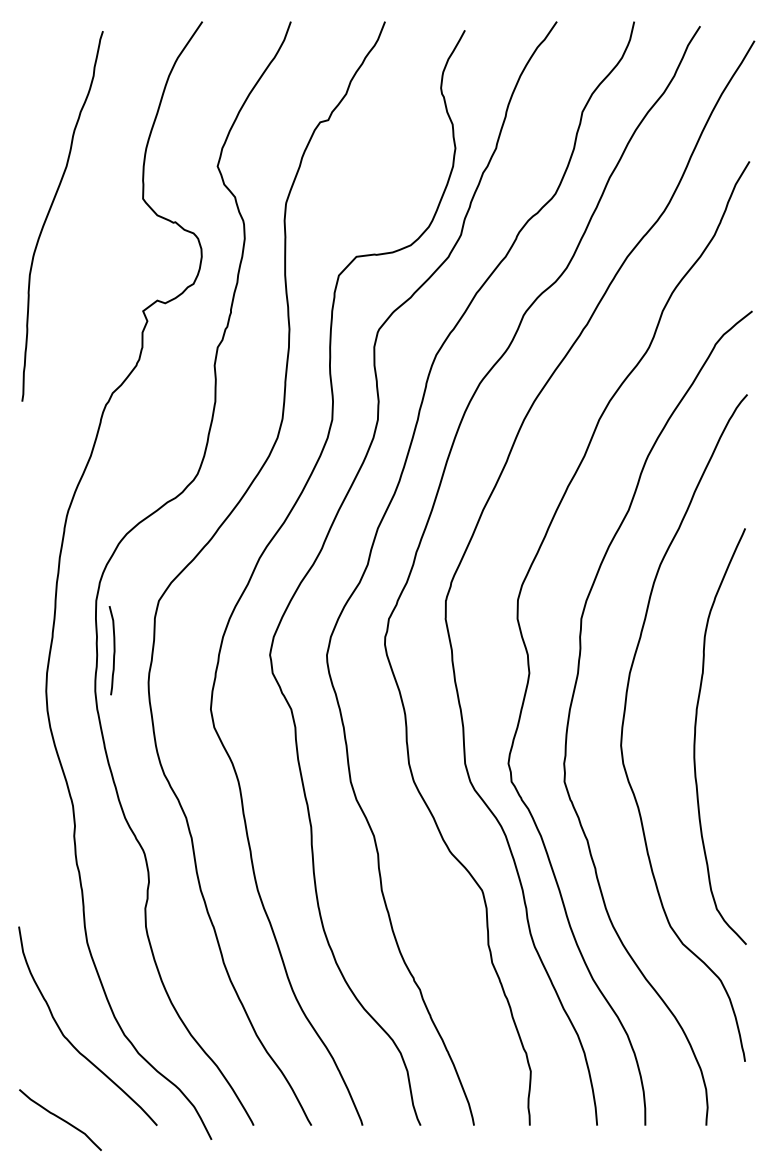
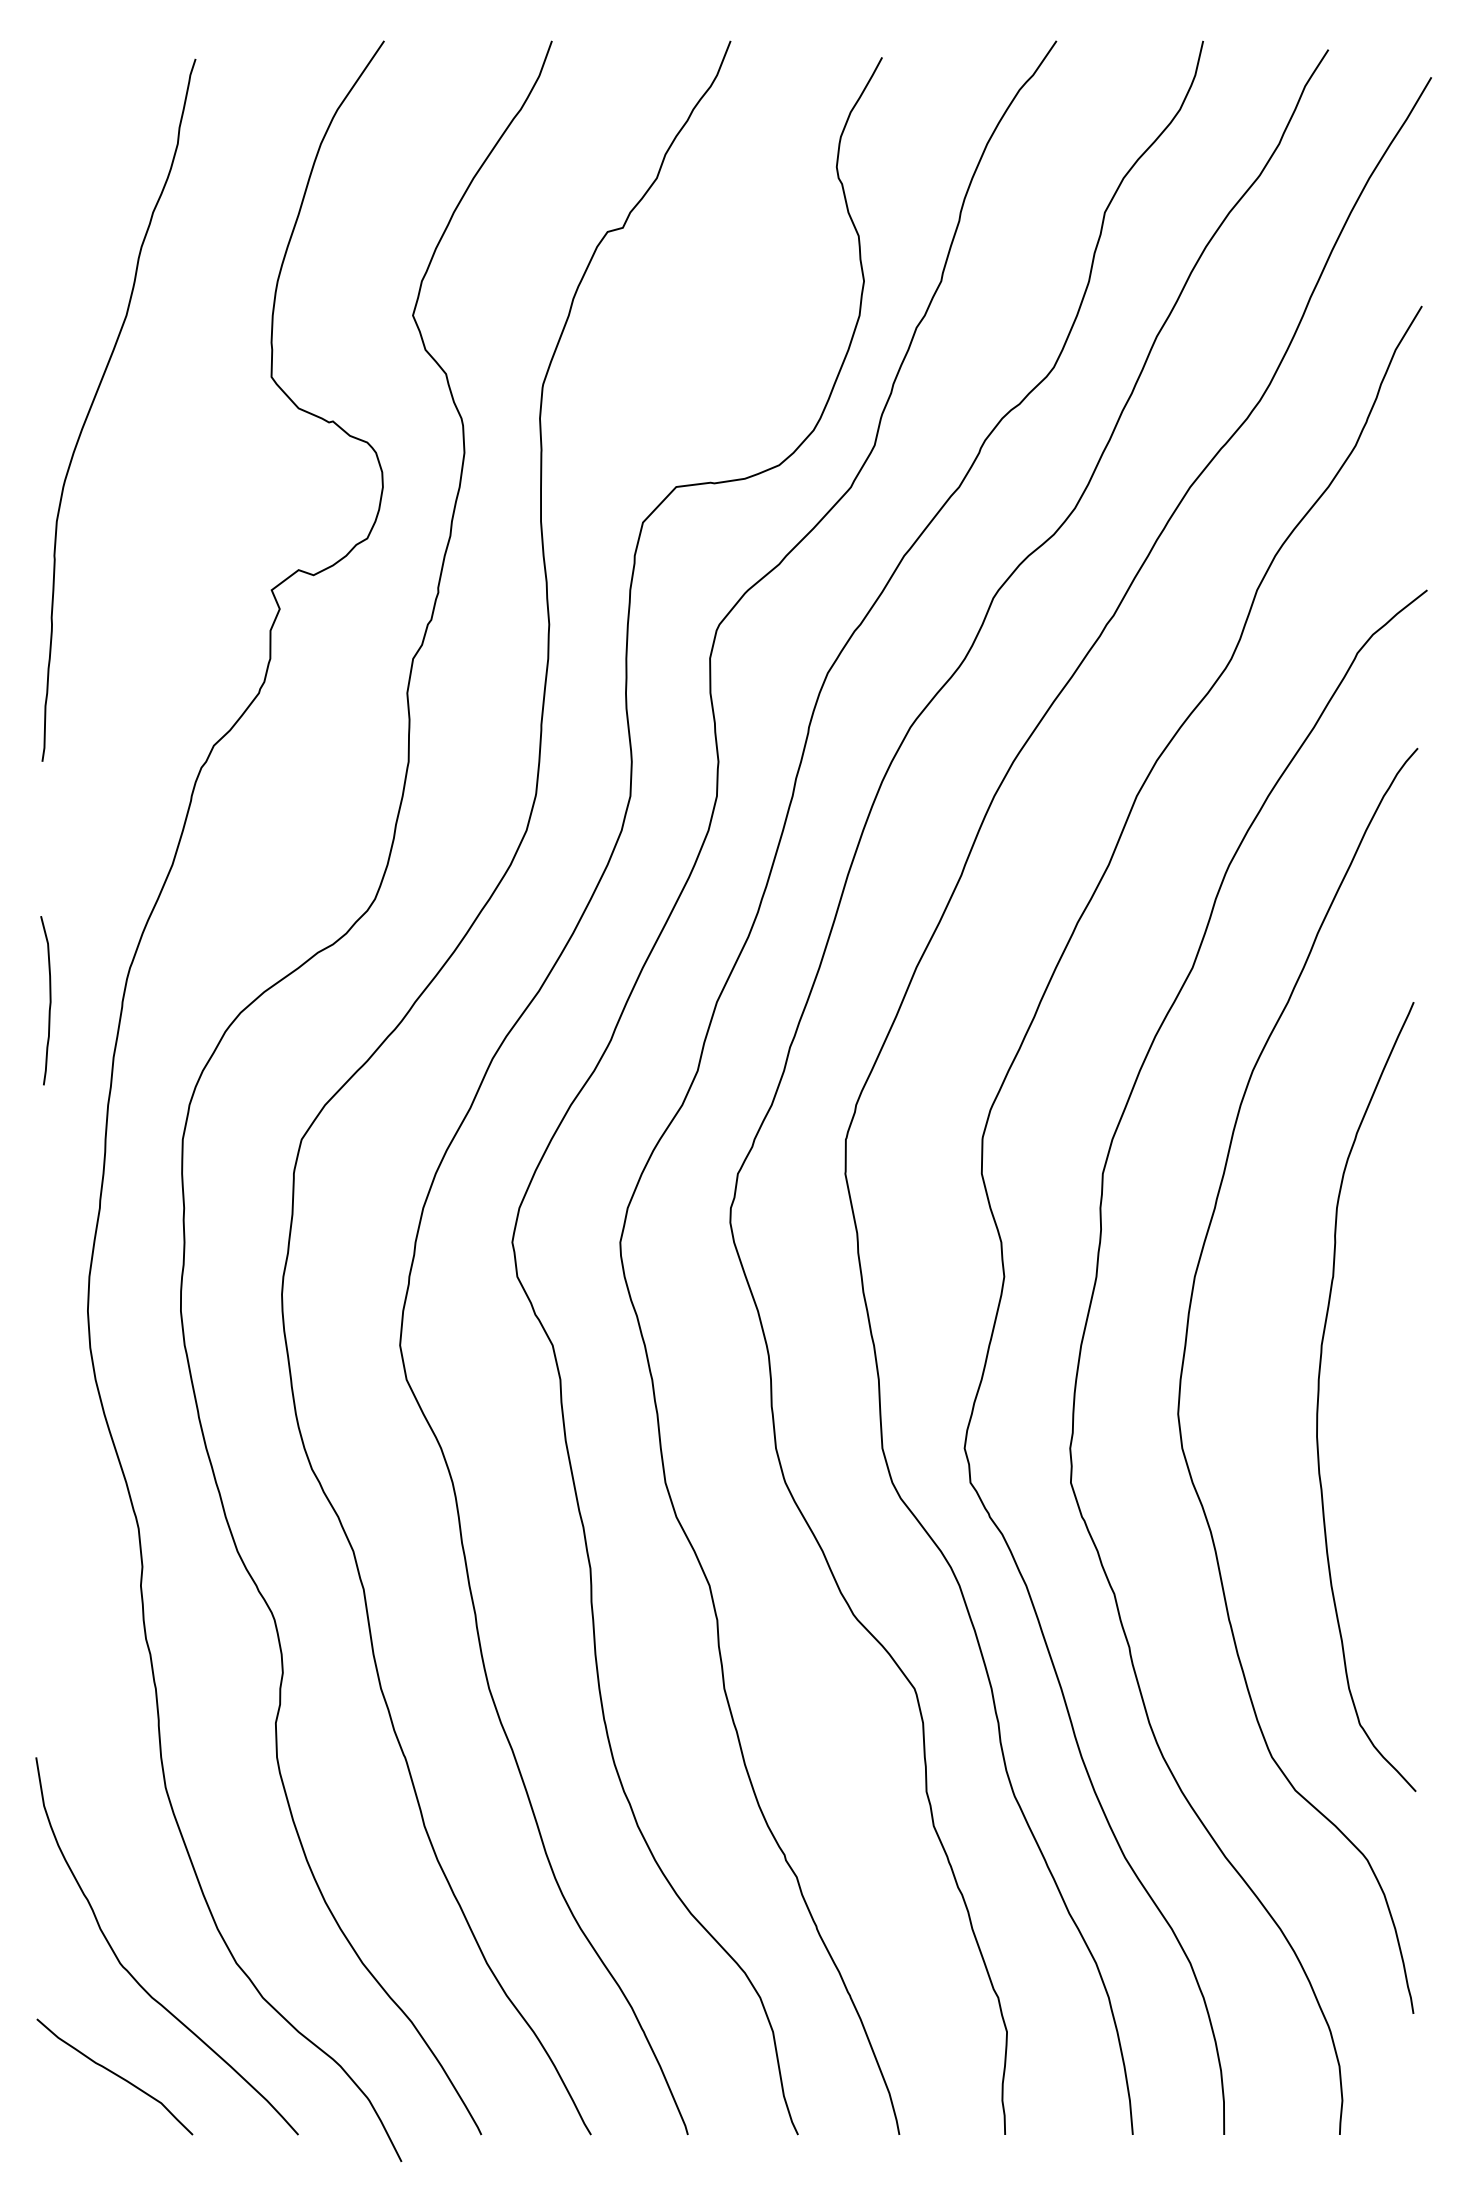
curve: (113, 650) -> (48, 1000), moved
curve: (60, 1119) -> (114, 2075), moved

